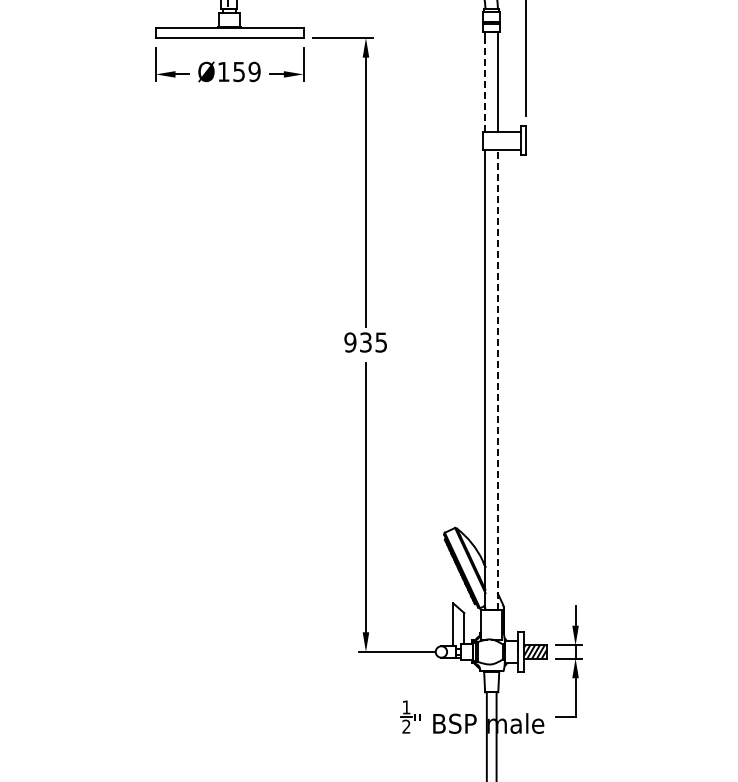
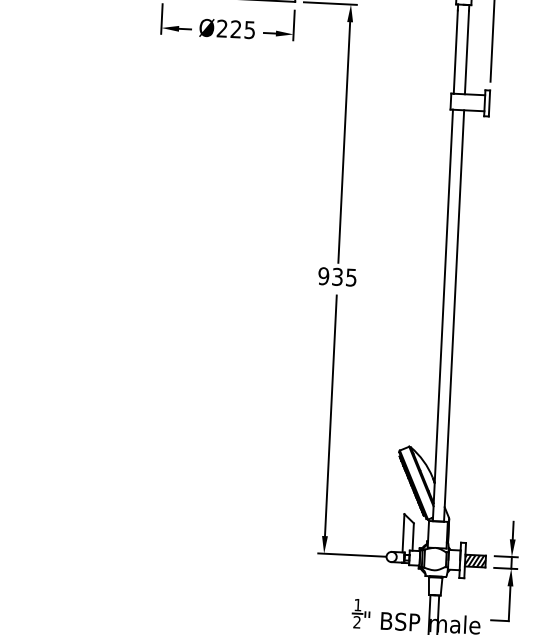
text: (238, 71) -> (235, 28), Ø159 -> Ø225
line: (485, 85) -> (455, 52), dashed -> solid
line: (497, 379) -> (453, 315), dashed -> solid

